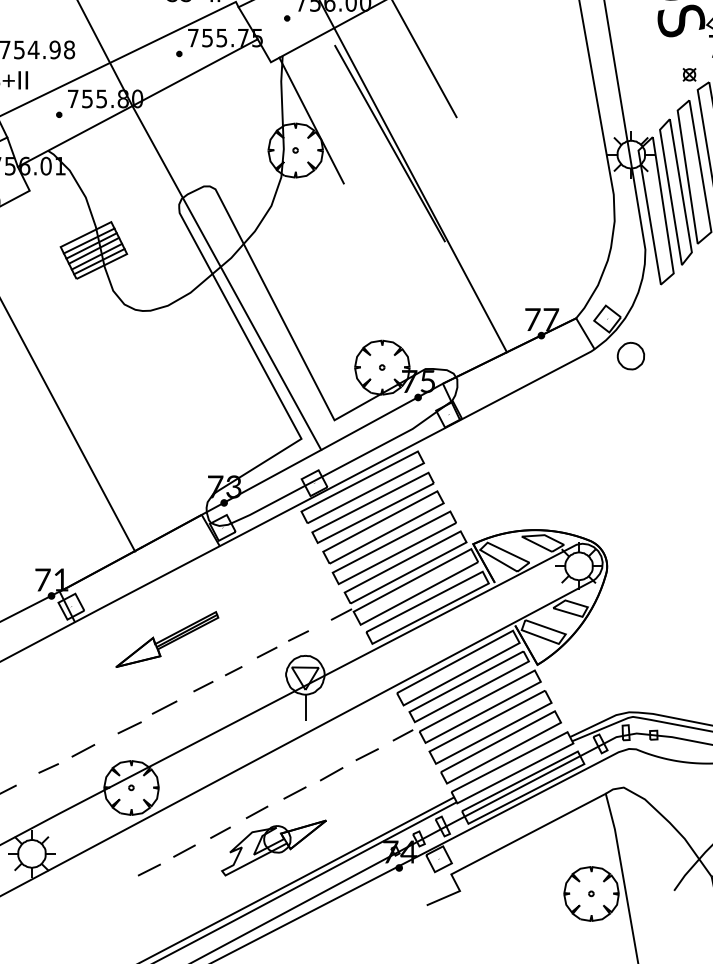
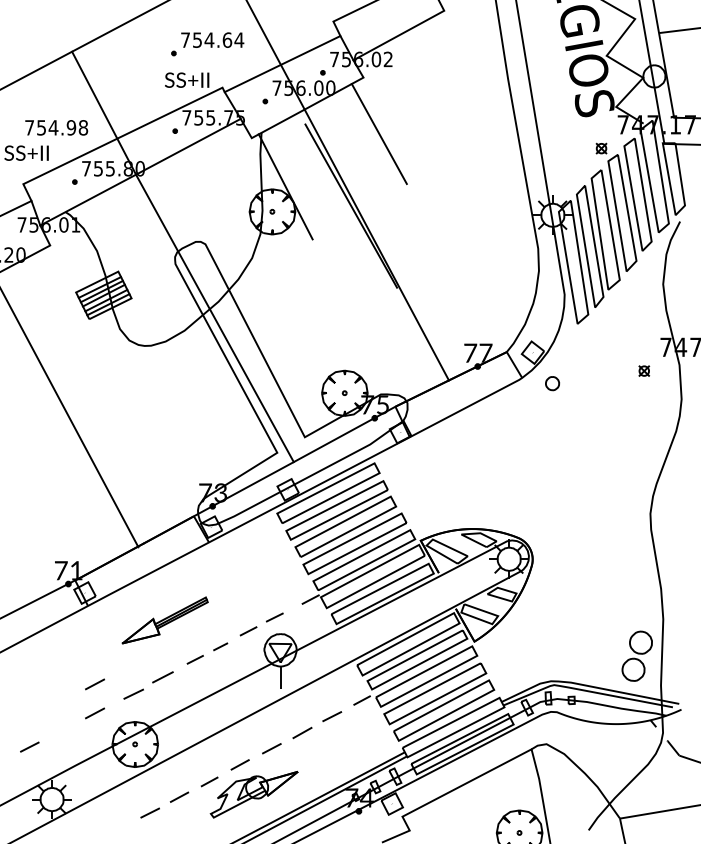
part: (630, 355) -> (552, 383), size x0.6
line: (82, 716) -> (94, 684), added
line: (48, 767) -> (65, 727), removed

